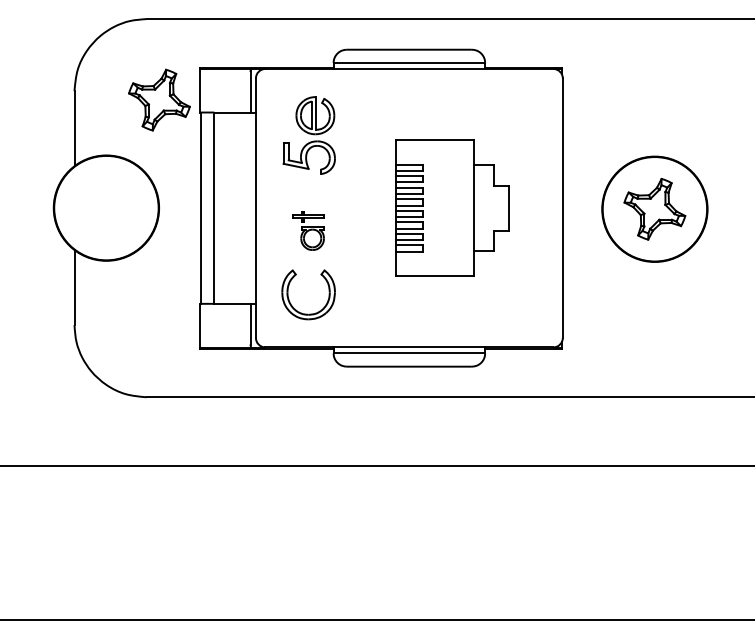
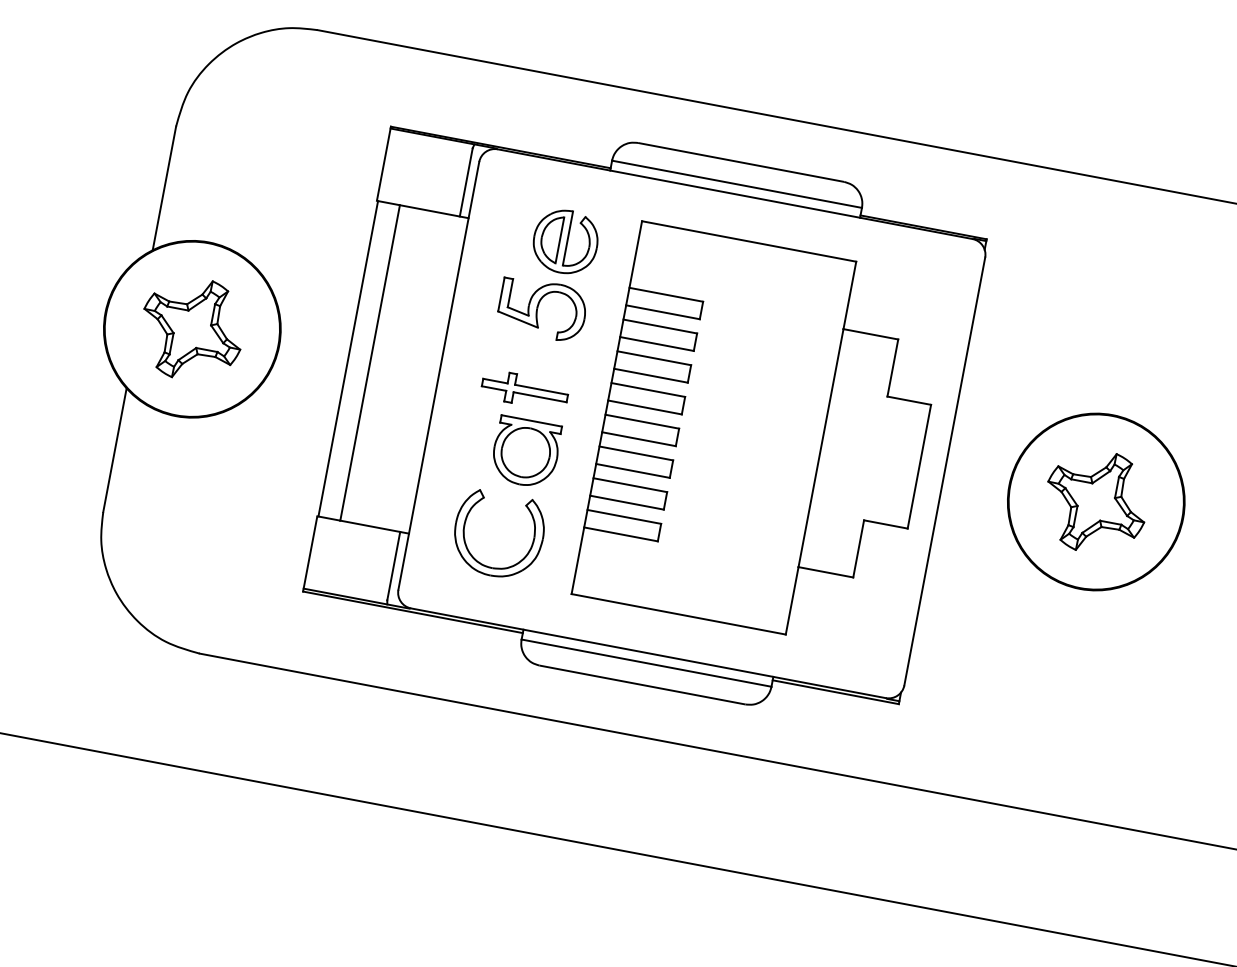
part: (159, 99) -> (192, 328), moved
part: (452, 207) -> (763, 436), size x1.67
part: (308, 230) -> (518, 429), size x1.67

